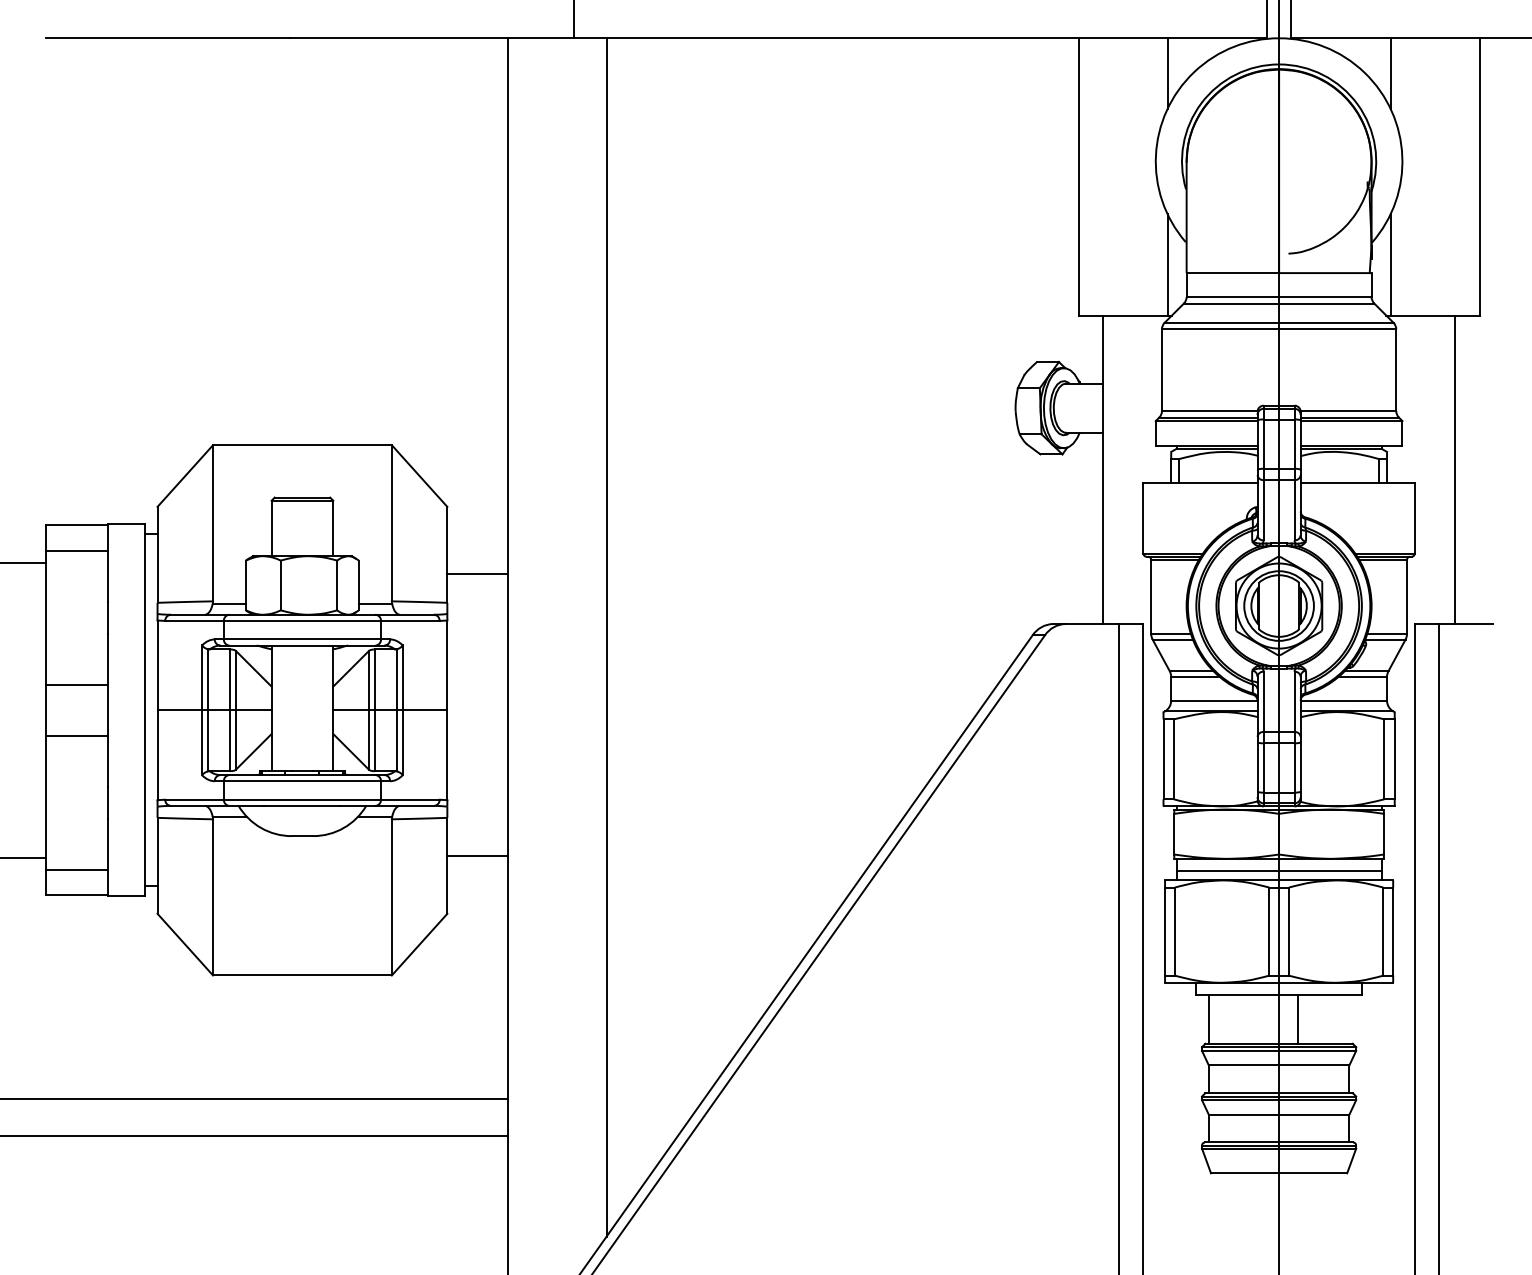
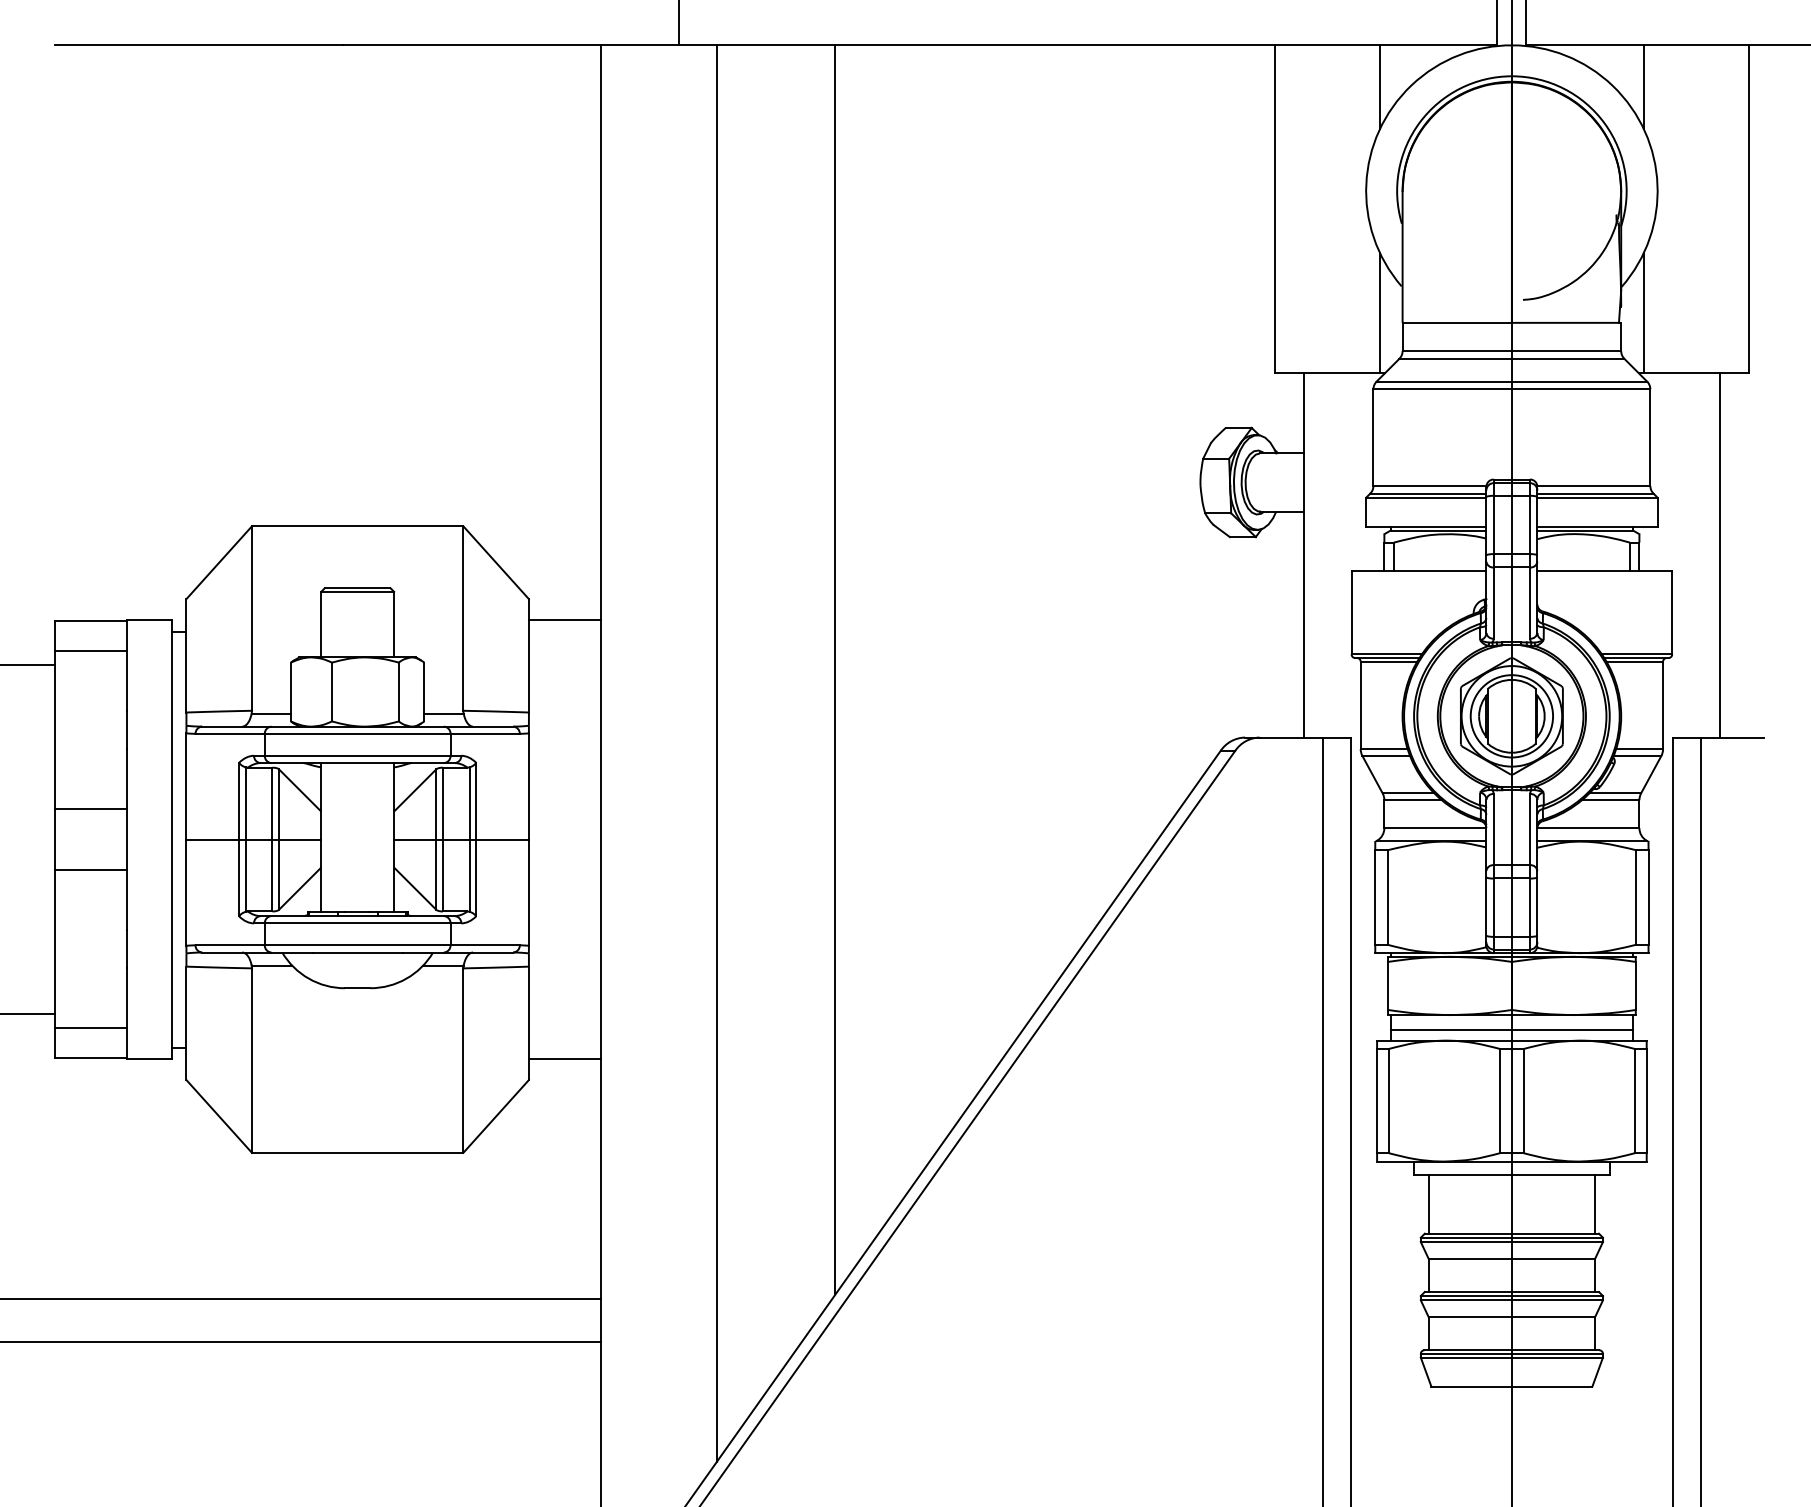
line: (706, 566) -> (835, 669), added
line: (477, 574) -> (564, 619), moved
line: (477, 856) -> (564, 1059), moved
line: (1298, 1018) -> (1595, 1203), moved

